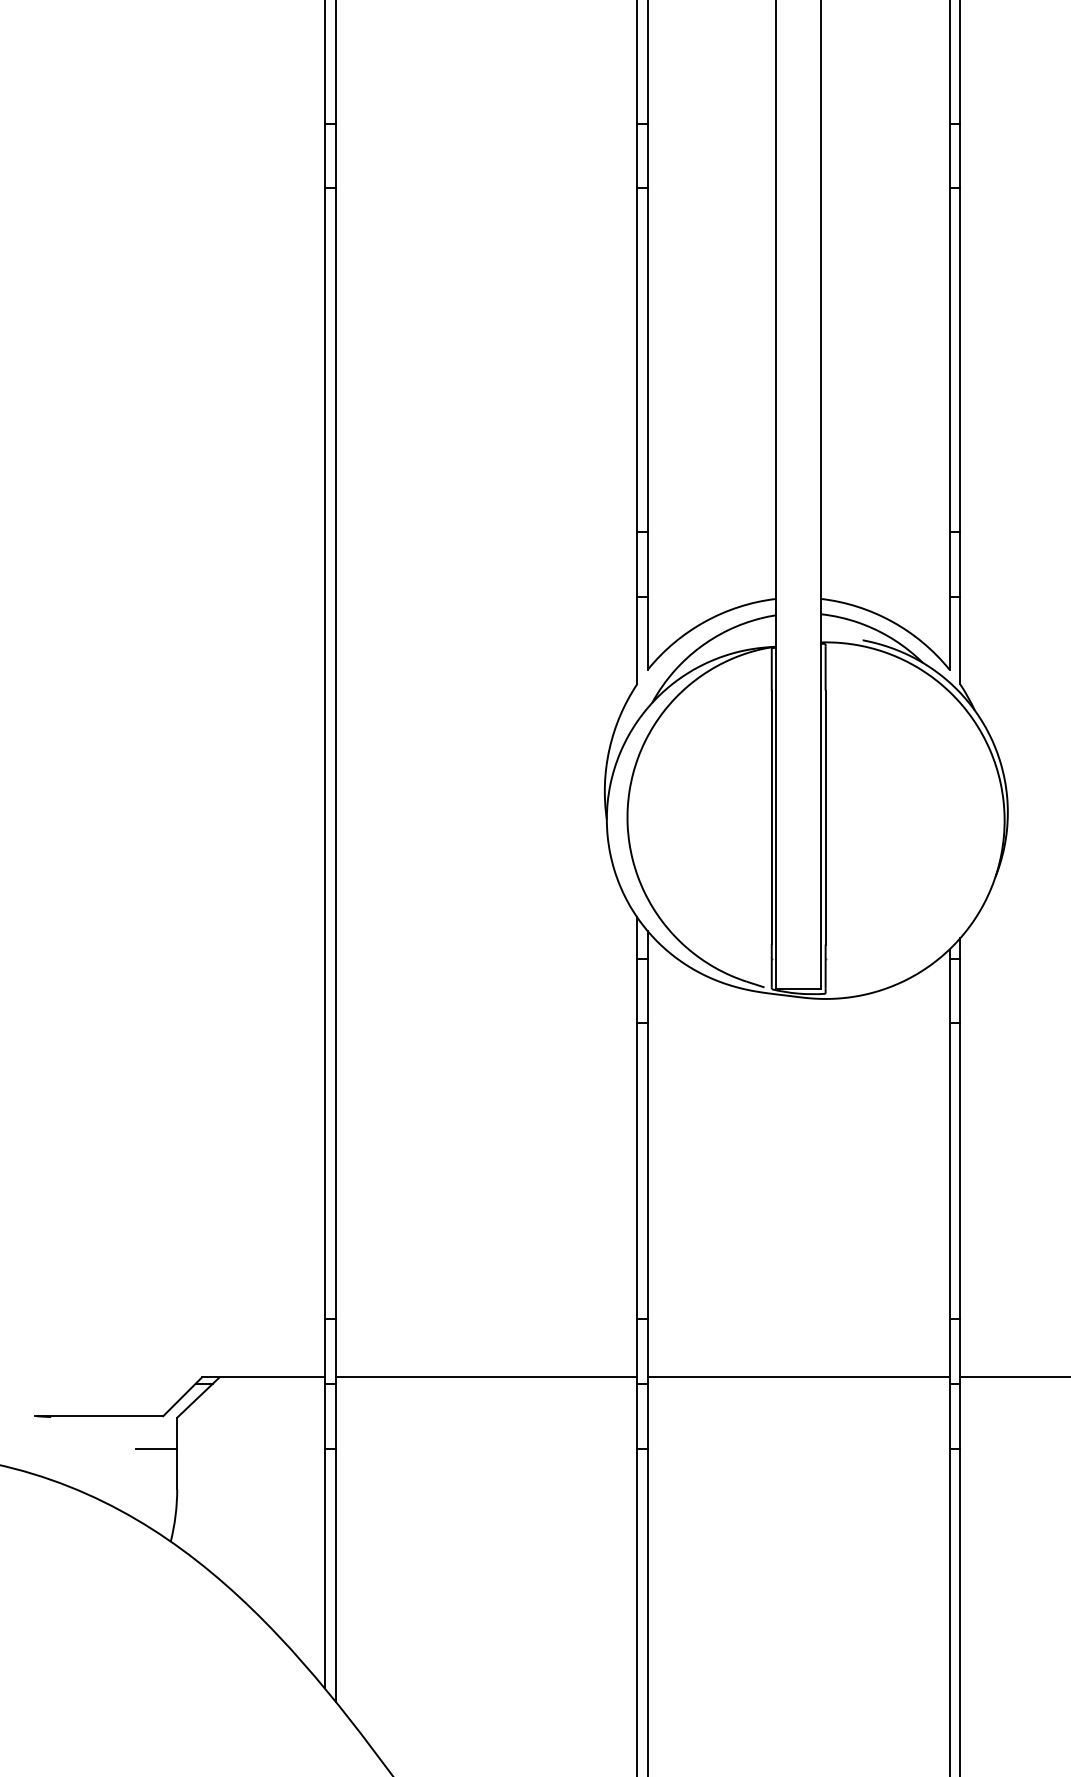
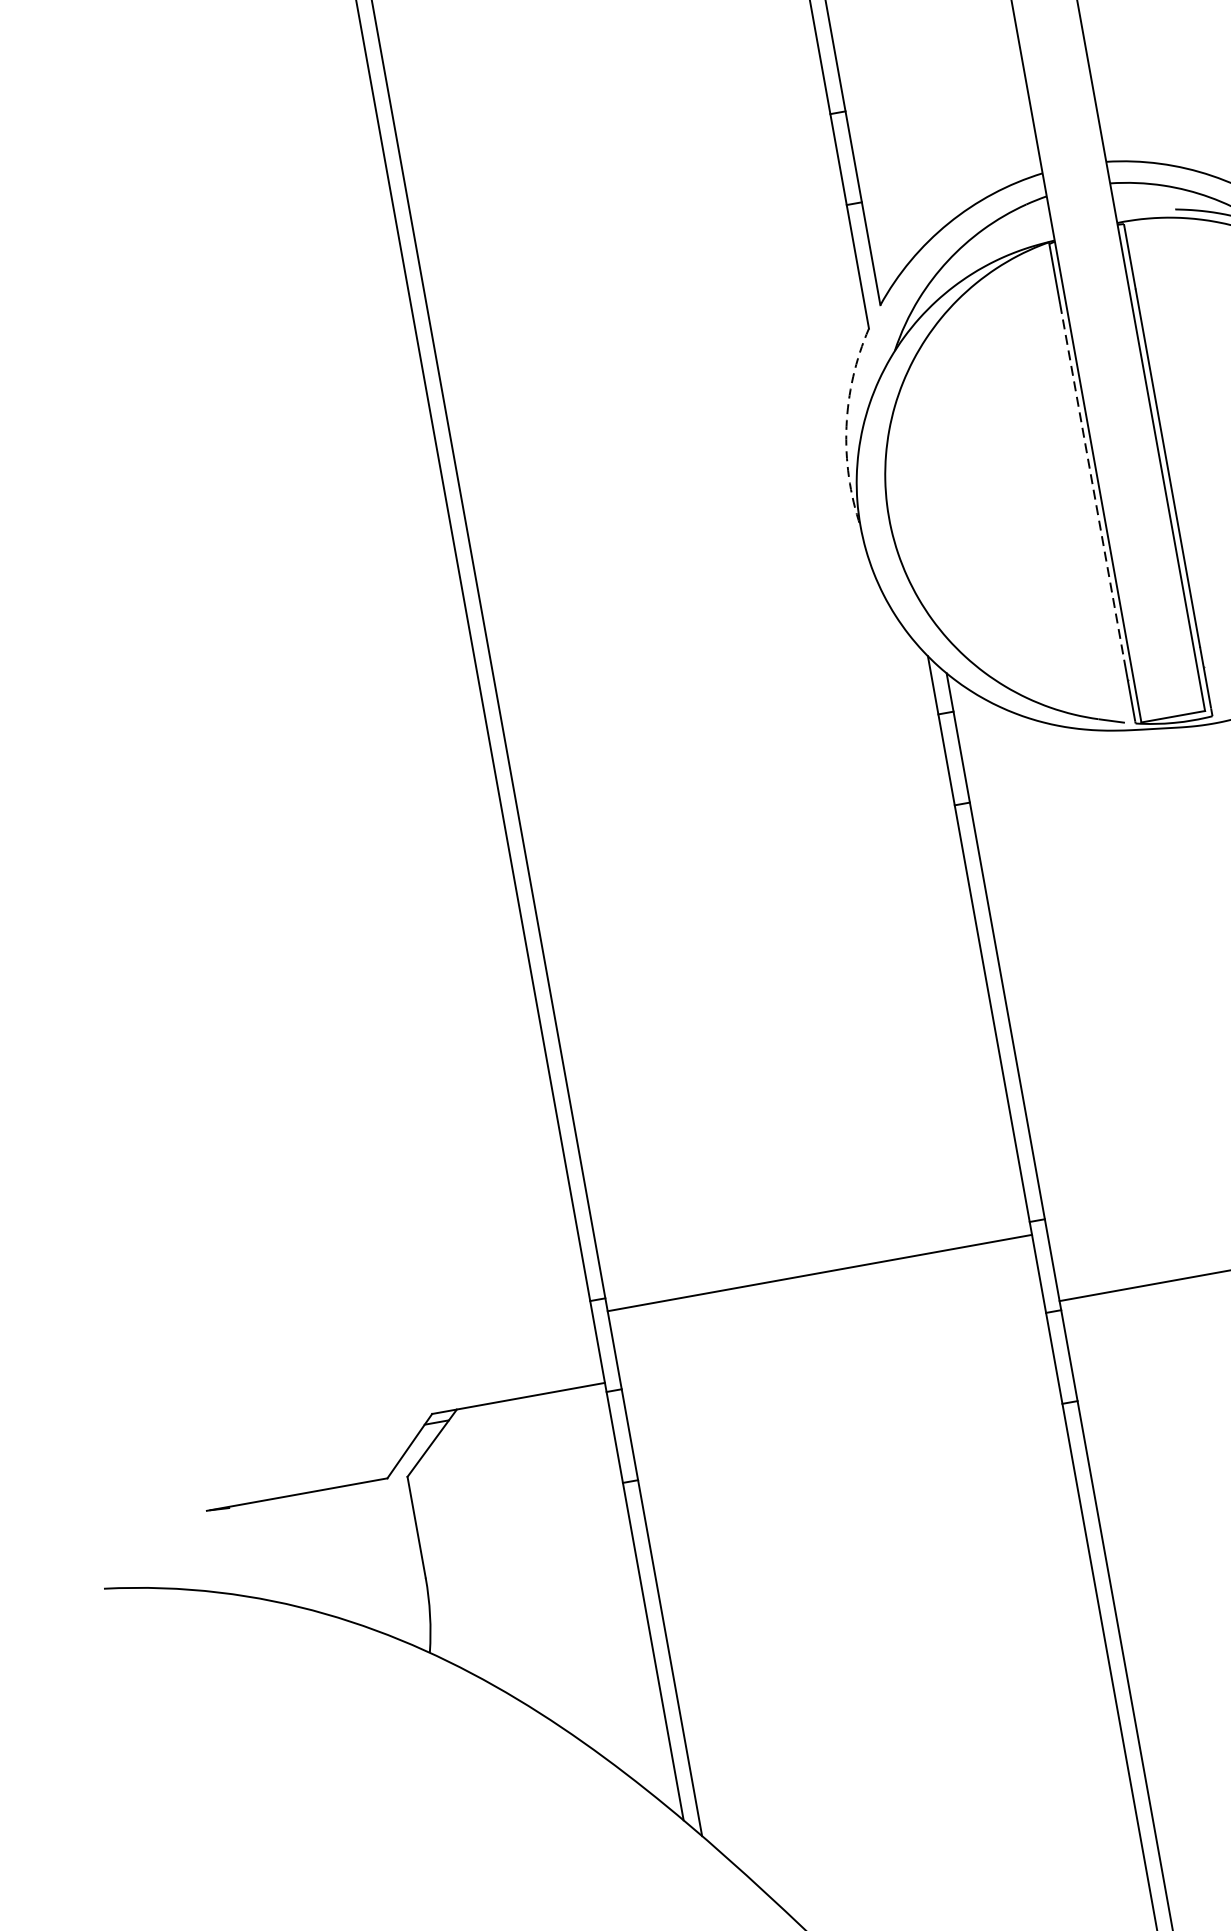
arc: (609, 749) -> (846, 427), solid -> dashed
line: (771, 818) -> (1092, 483), solid -> dashed
line: (486, 1377) -> (820, 1273), moved
line: (156, 1448) -> (386, 1525), removed

